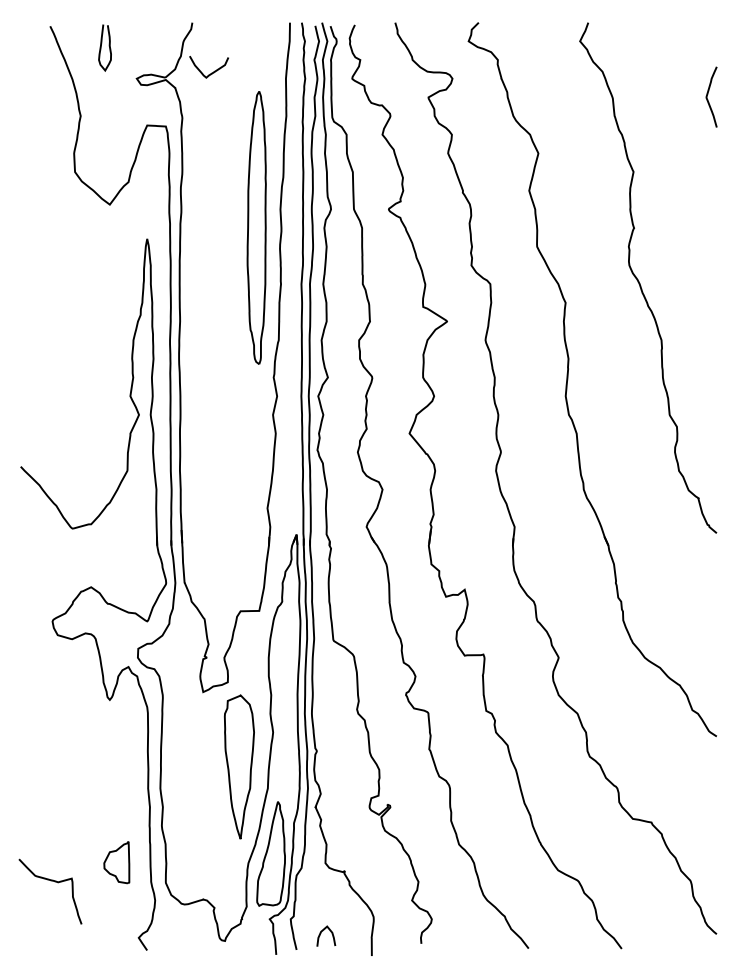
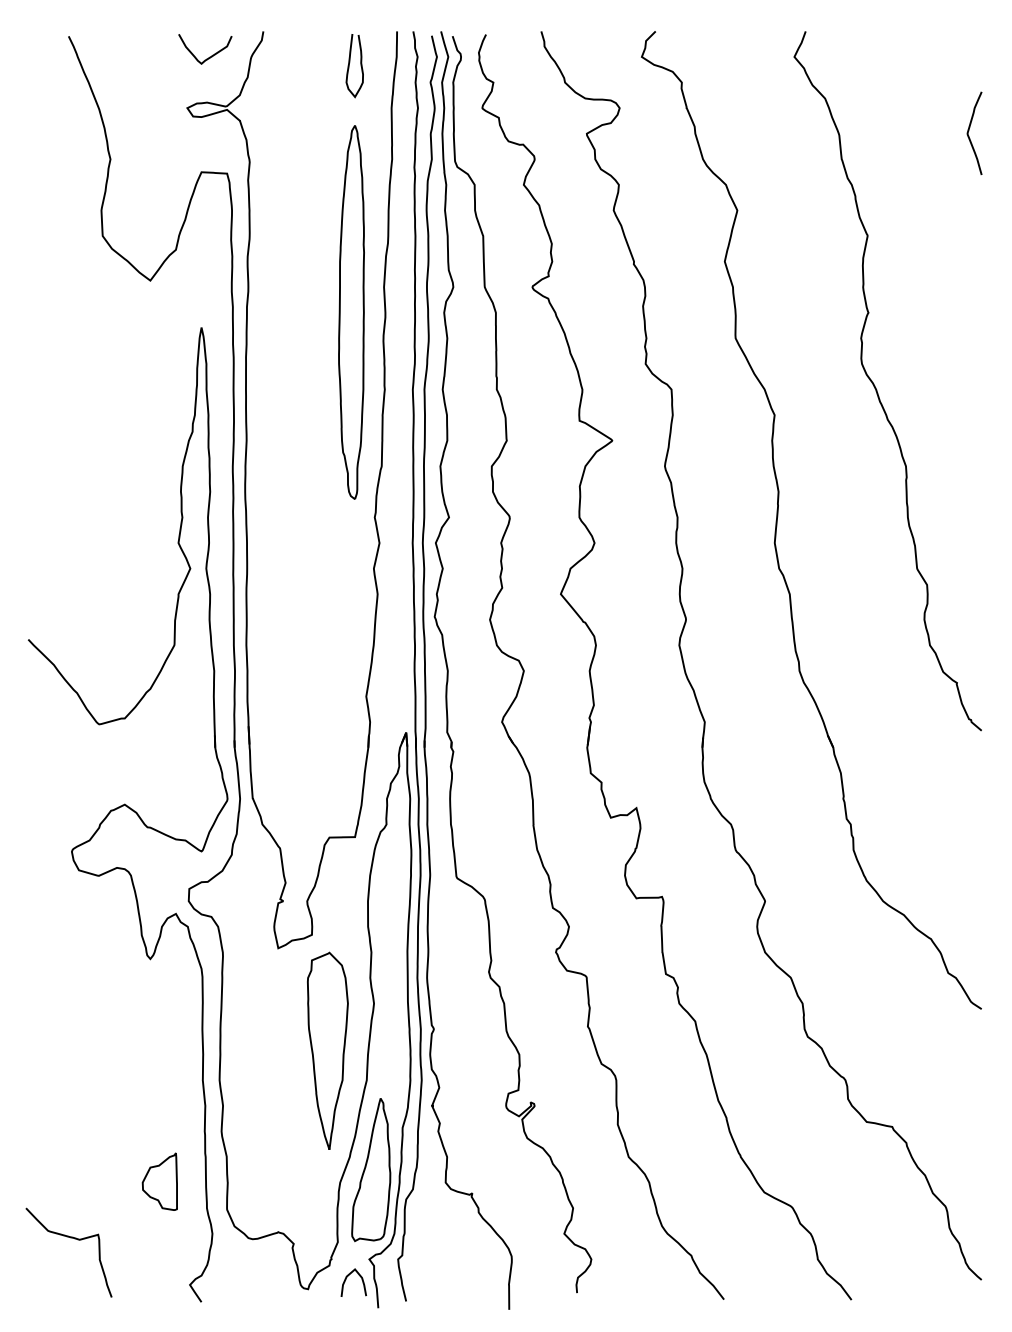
curve: (101, 48) -> (349, 66), moved
curve: (212, 72) -> (209, 56), moved
curve: (51, 881) -> (70, 1238), moved
curve: (320, 933) -> (346, 1279), moved

